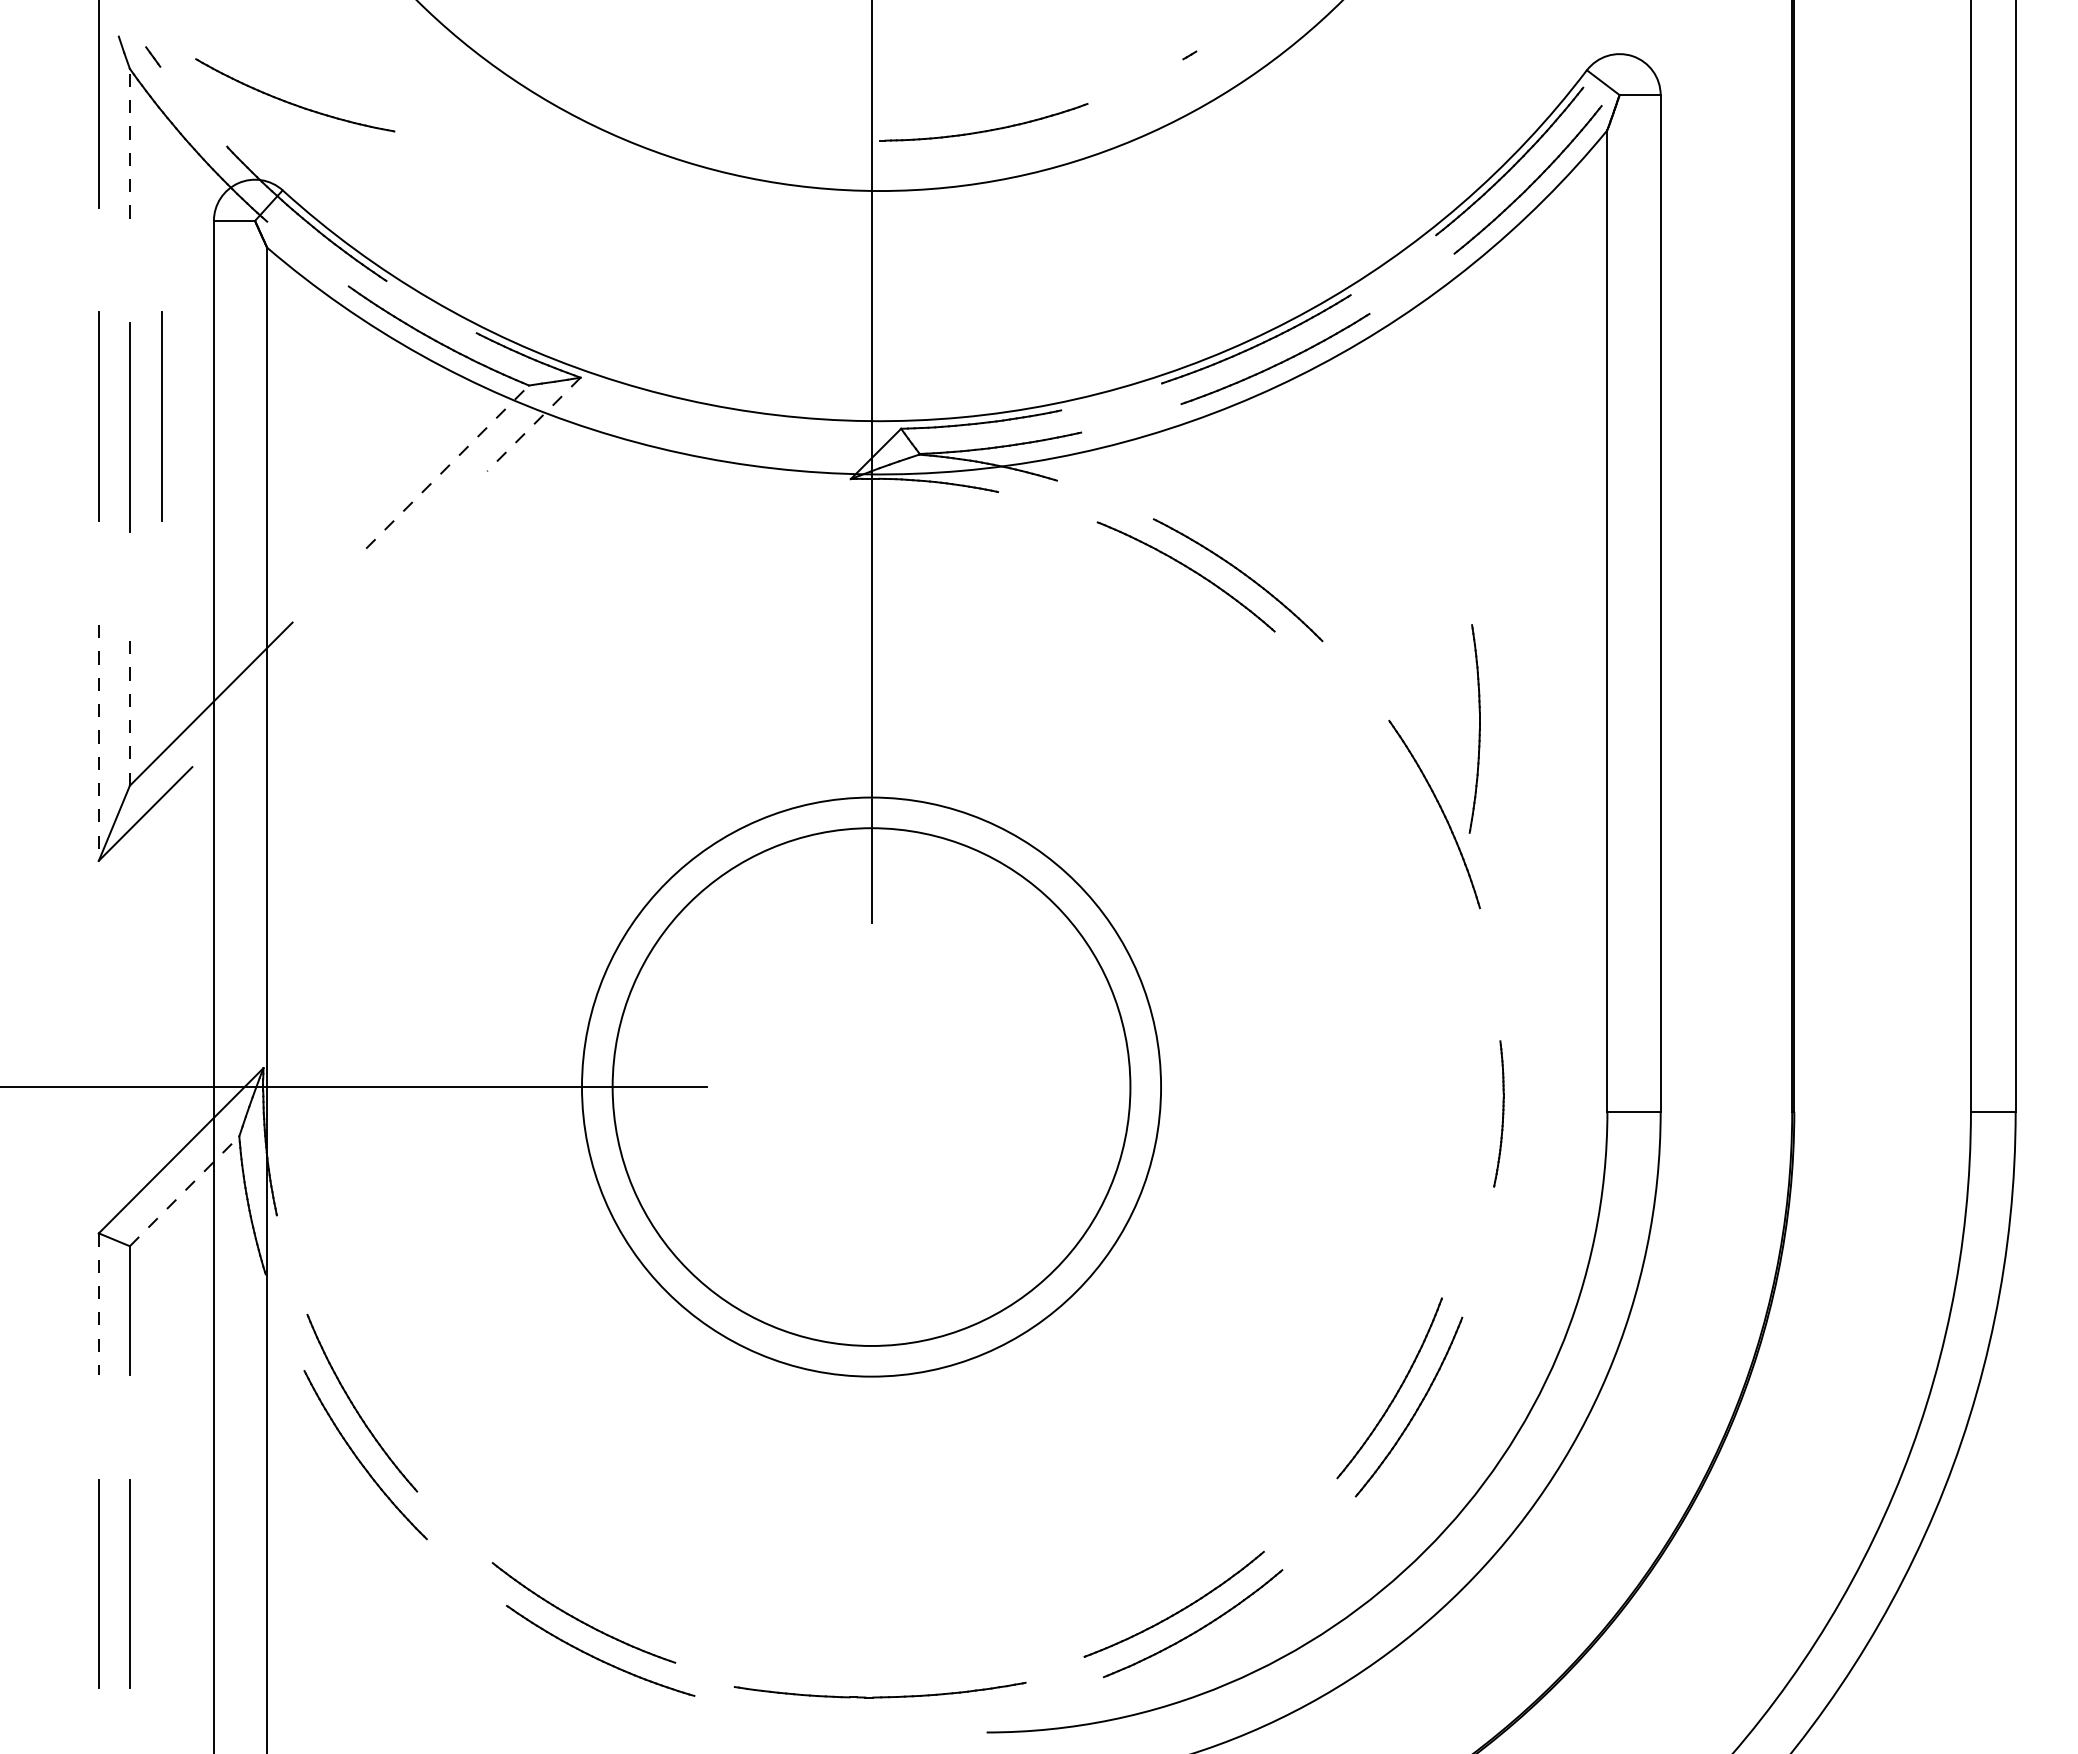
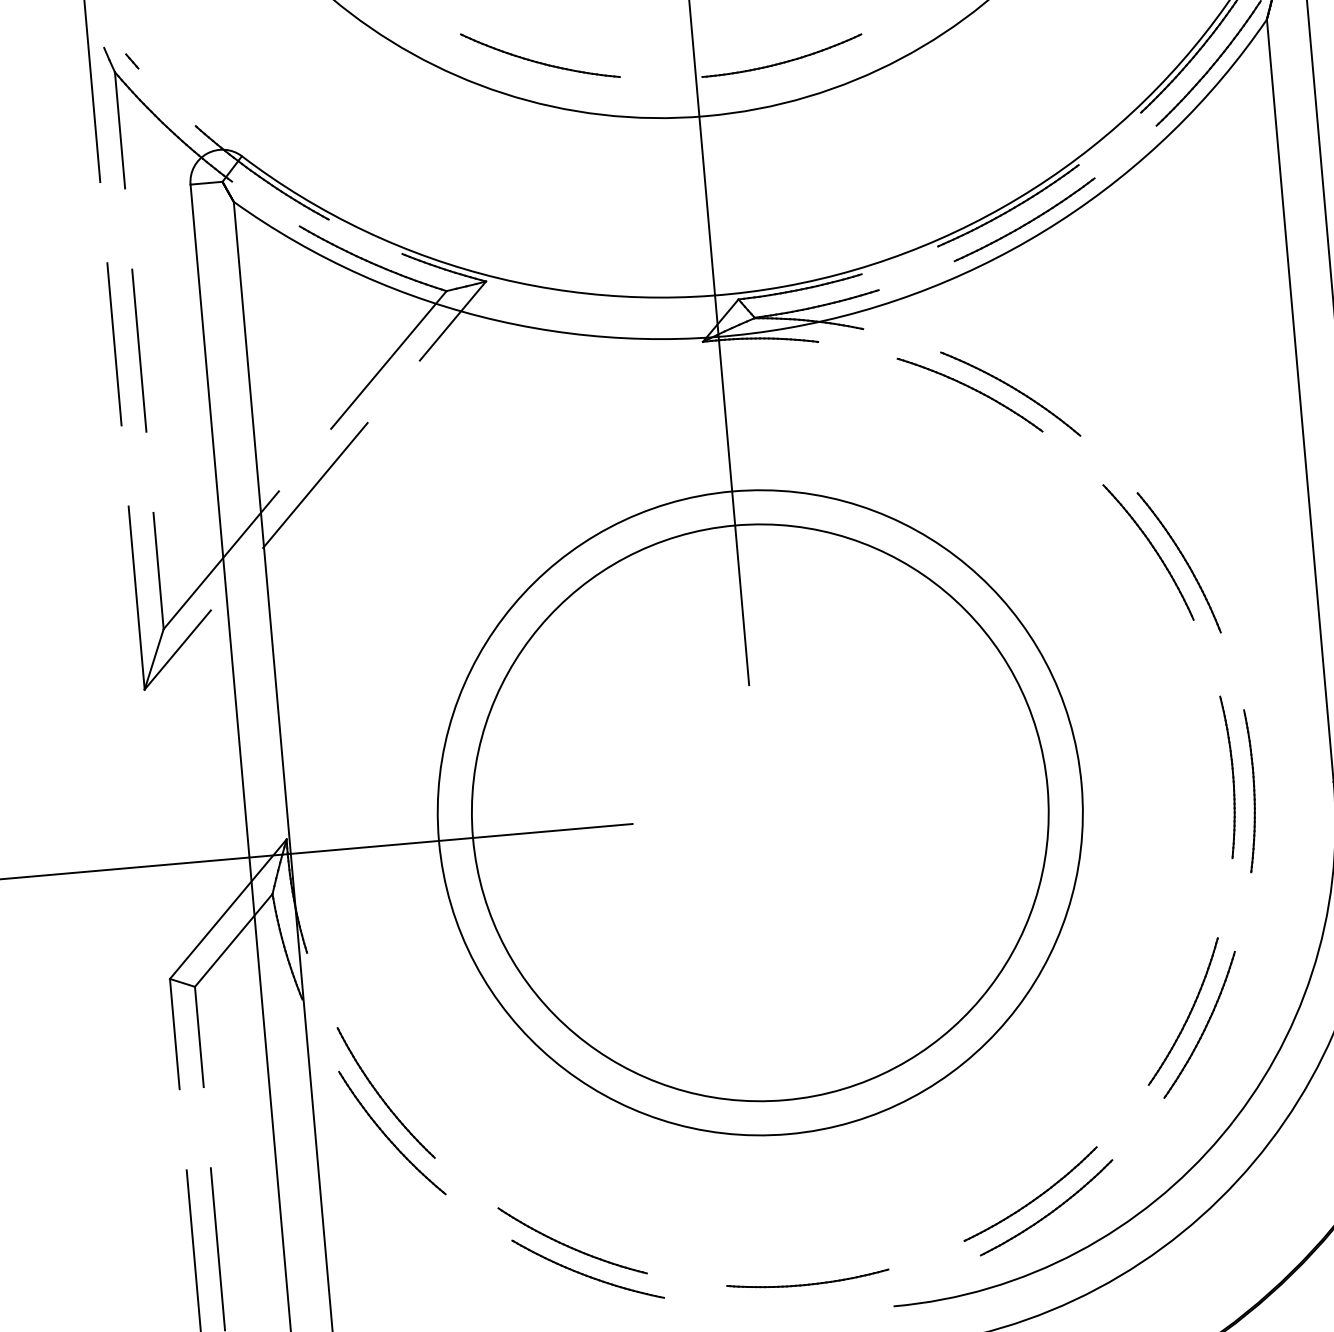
part: (291, 102) -> (538, 61), moved
line: (129, 143) -> (119, 130), dashed -> solid
line: (161, 416) -> (163, 340), removed
line: (533, 424) -> (452, 321), dashed -> solid
line: (447, 466) -> (388, 359), dashed -> solid
line: (339, 619) -> (315, 485), added
line: (129, 710) -> (158, 570), dashed -> solid
part: (1474, 728) -> (1229, 776), moved
line: (98, 743) -> (136, 598), dashed -> solid
part: (1403, 794) -> (1153, 549), added
circle: (871, 1086) -> (760, 812), size x1.43
circle: (871, 1086) -> (760, 812), size x1.43
part: (1498, 1113) -> (1249, 790), size x1.43
line: (184, 1191) -> (233, 940), dashed -> solid
line: (98, 1304) -> (174, 1034), dashed -> solid
part: (880, 1689) -> (808, 1280), size x0.71

